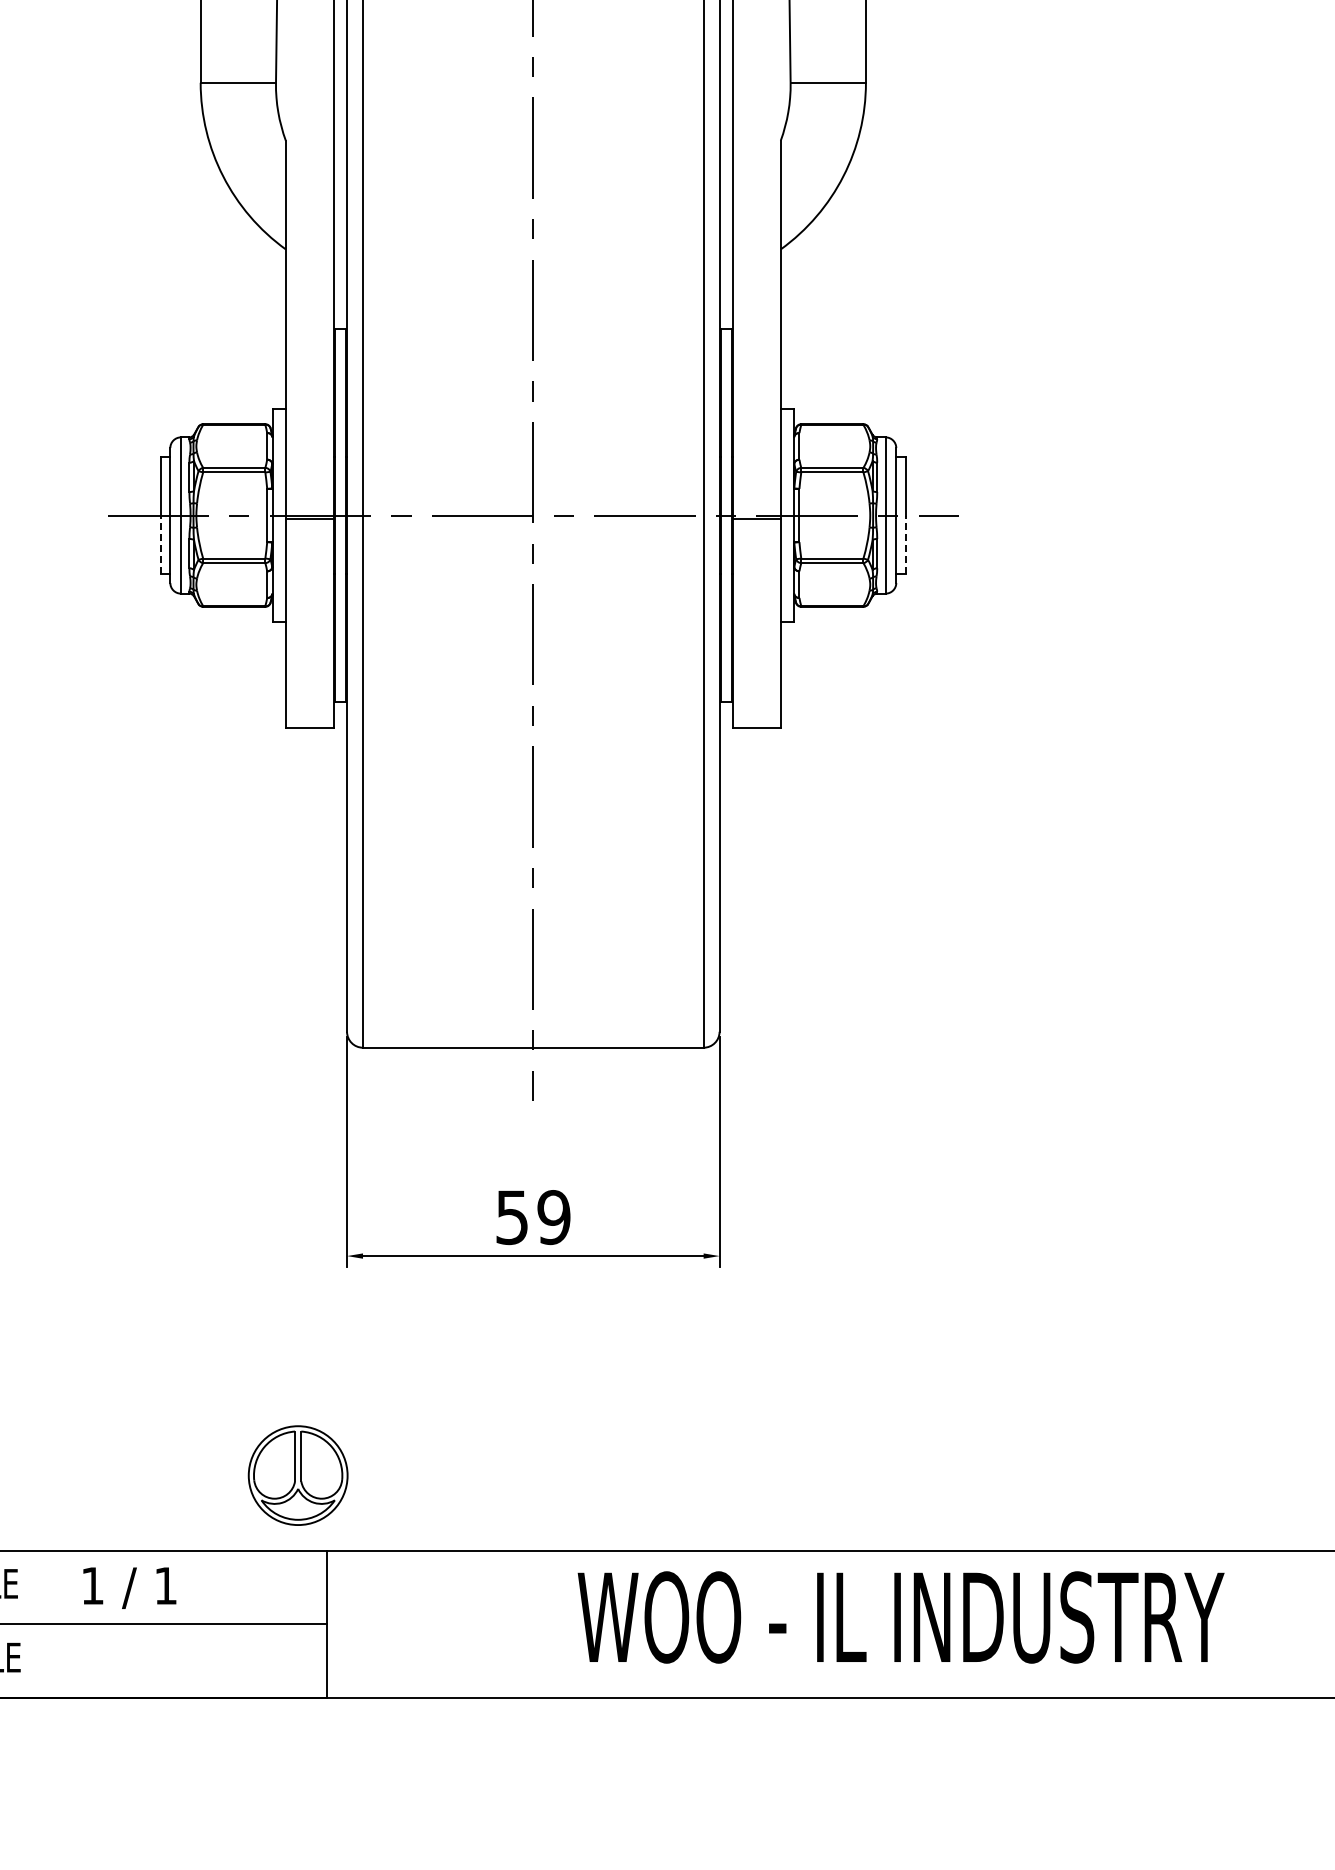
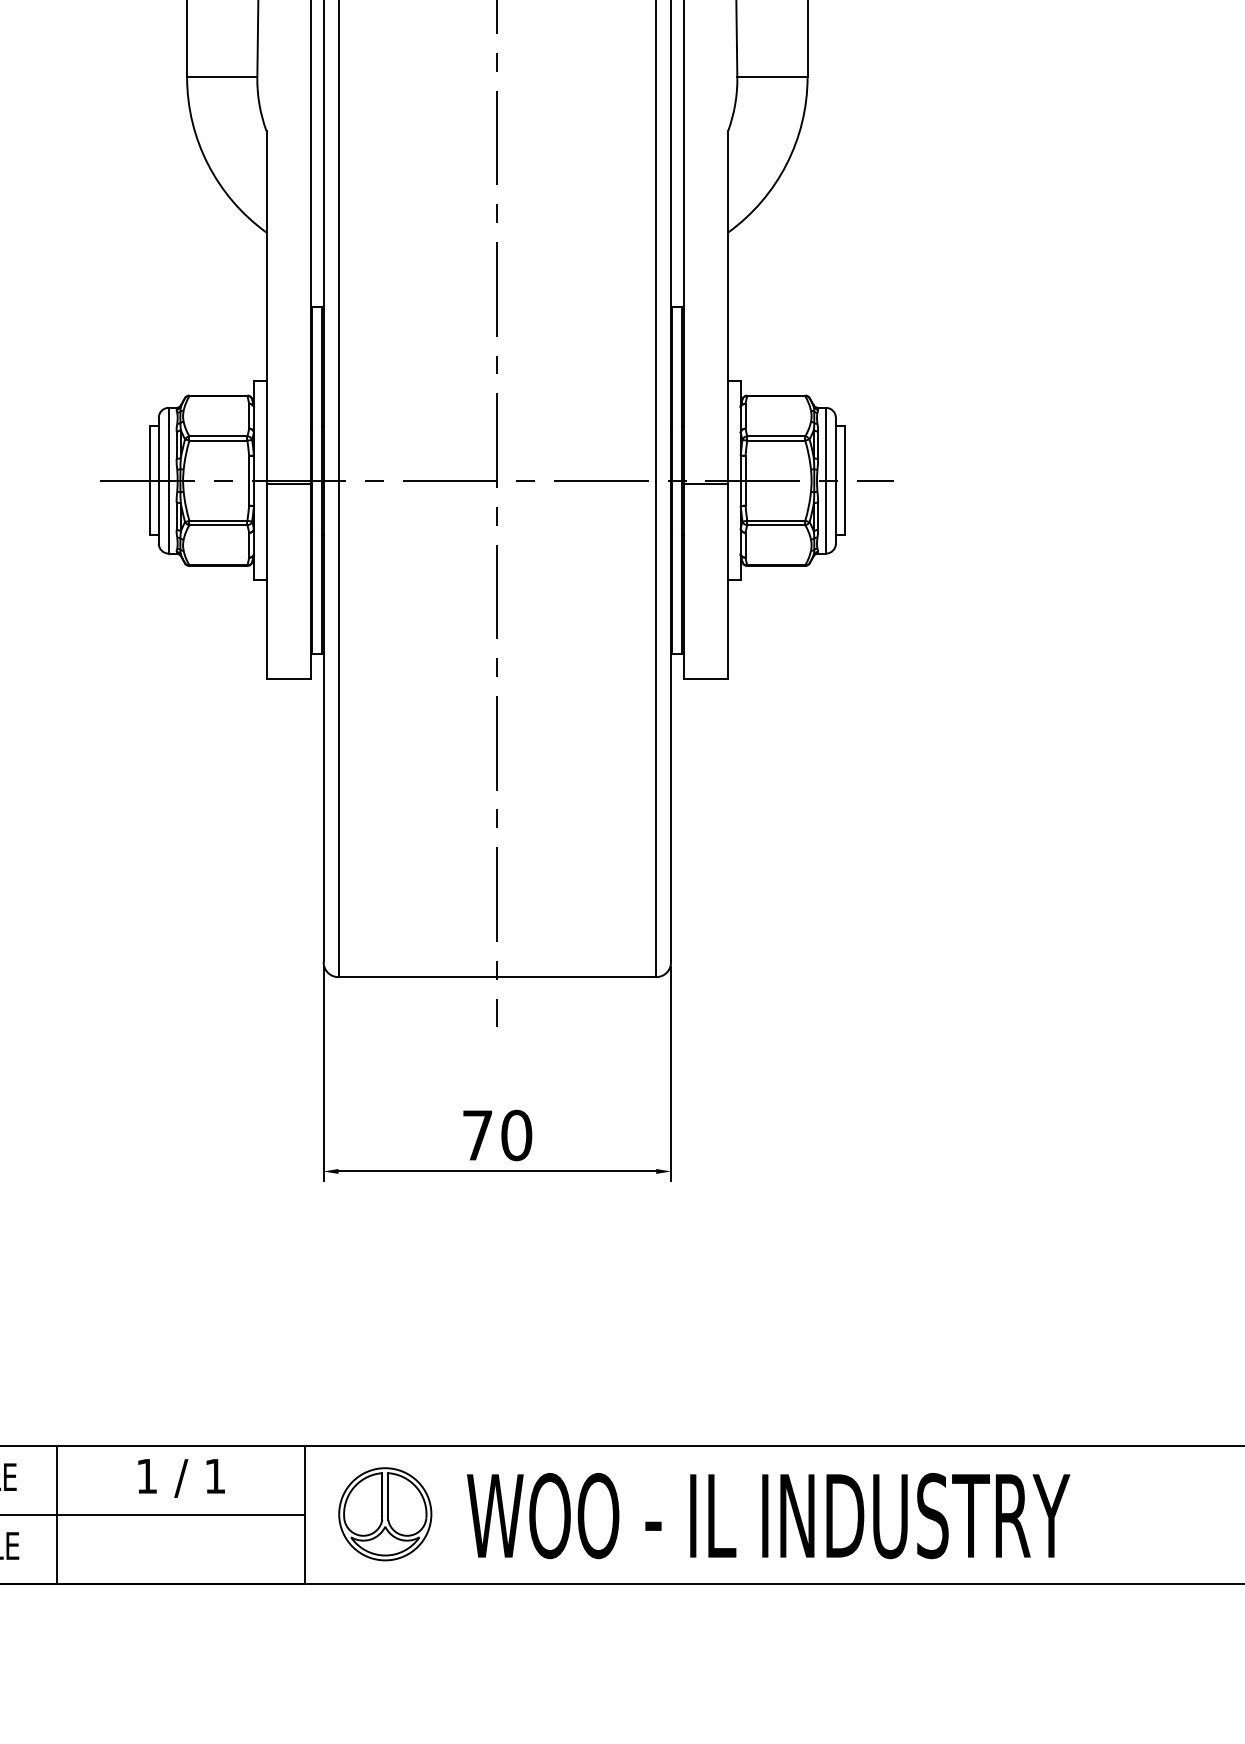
line: (160, 544) -> (149, 507), dashed -> solid
line: (905, 544) -> (844, 507), dashed -> solid
text: (533, 1217) -> (497, 1135), 59 -> 70
part: (297, 1475) -> (384, 1514), moved
text: (129, 1587) -> (181, 1477), moved
text: (900, 1617) -> (768, 1516), moved
line: (61, 1624) -> (57, 1515), added

